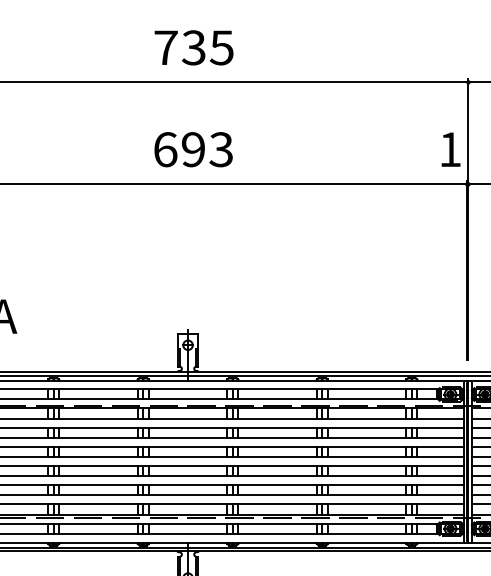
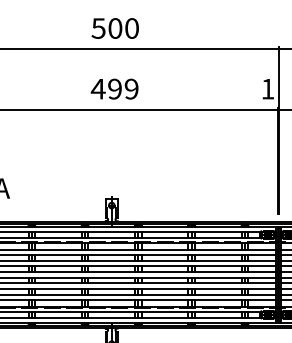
text: (192, 47) -> (114, 28), 735 -> 500
text: (192, 148) -> (114, 88), 693 -> 499

